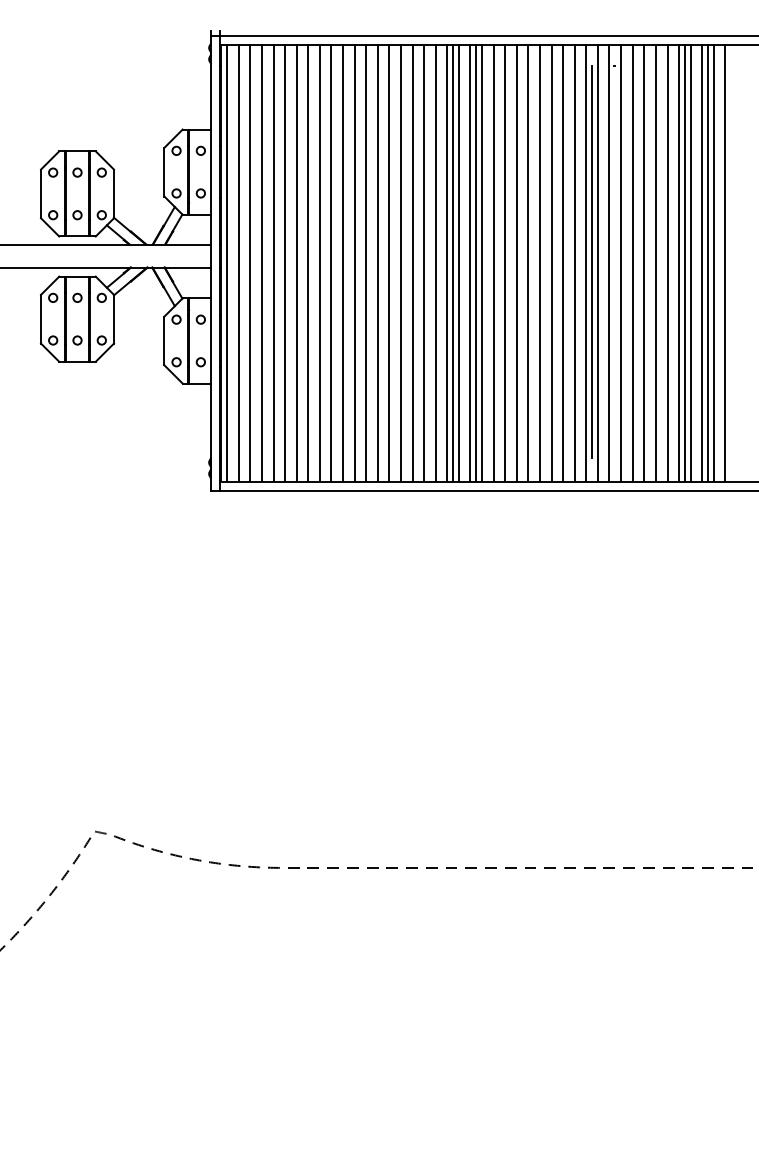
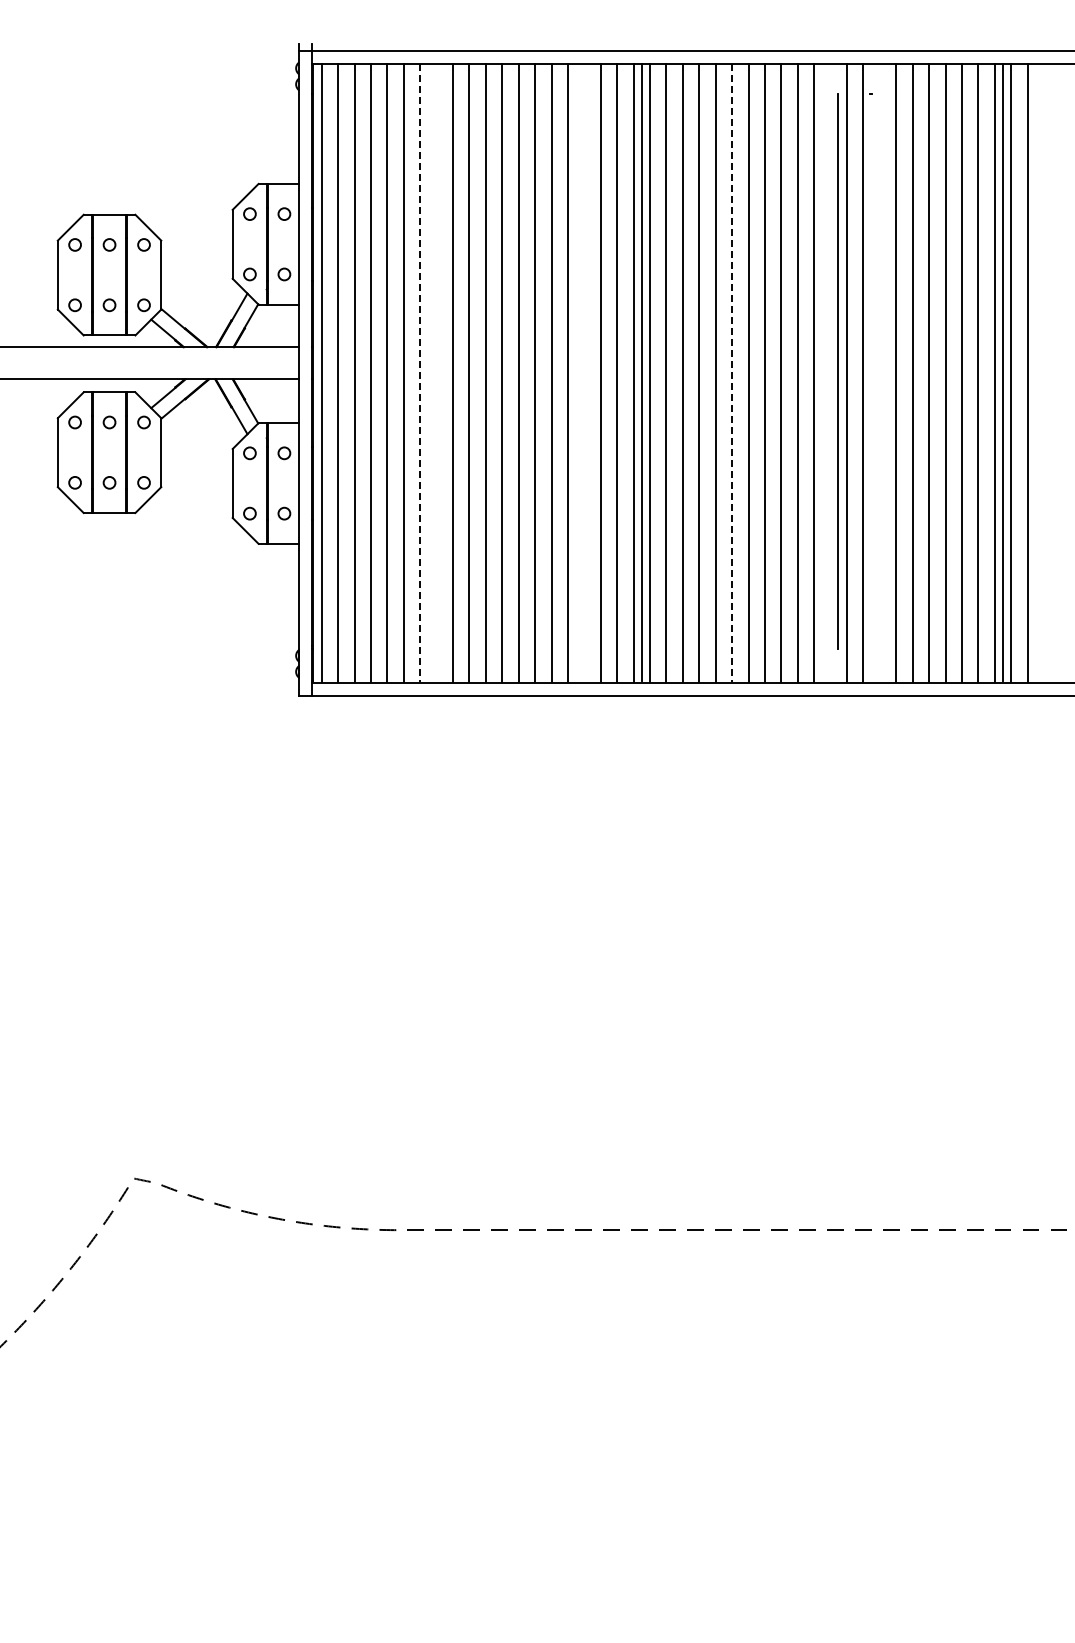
line: (308, 262) -> (436, 372), removed
line: (412, 262) -> (584, 372), removed
line: (476, 262) -> (674, 372), removed
line: (586, 262) -> (830, 372), removed
line: (620, 262) -> (879, 372), removed
line: (685, 262) -> (970, 372), removed
line: (296, 263) -> (420, 373), solid -> dashed
line: (517, 263) -> (732, 373), solid -> dashed

